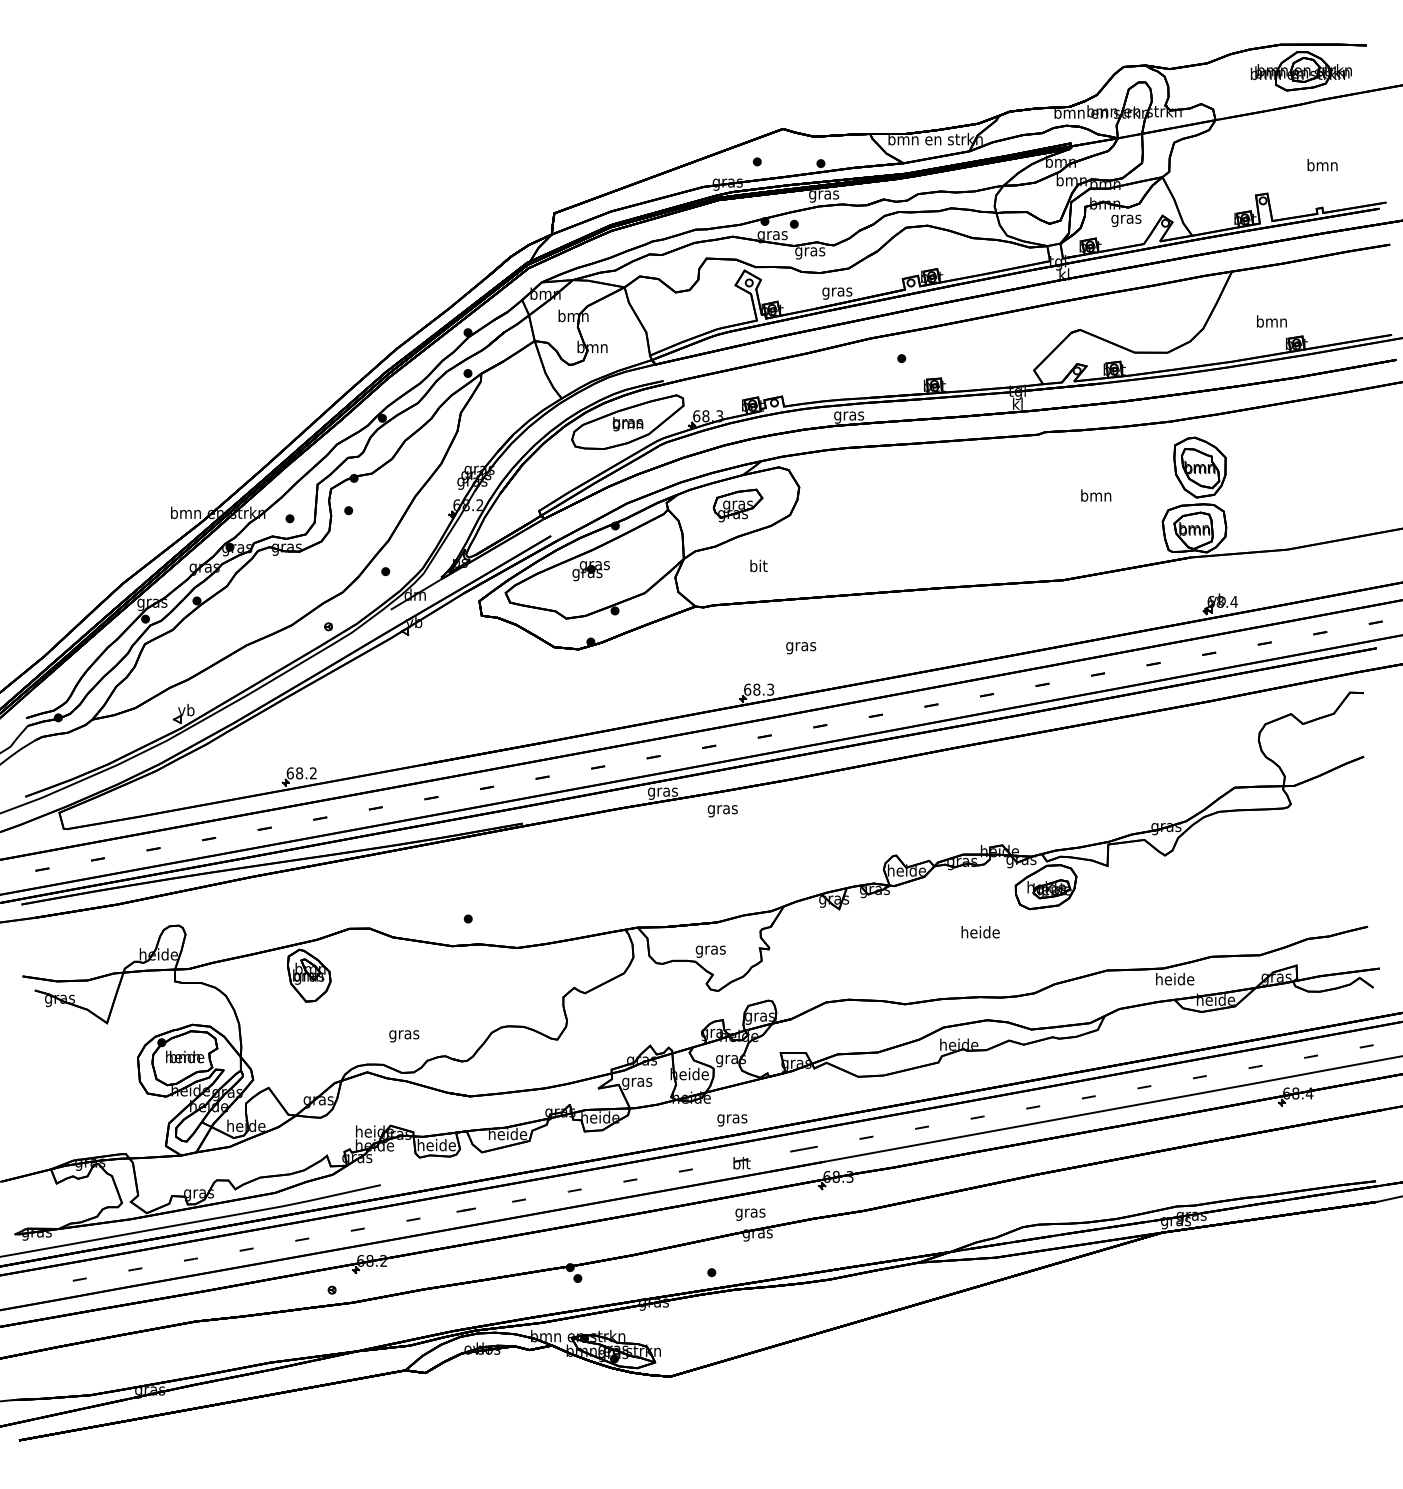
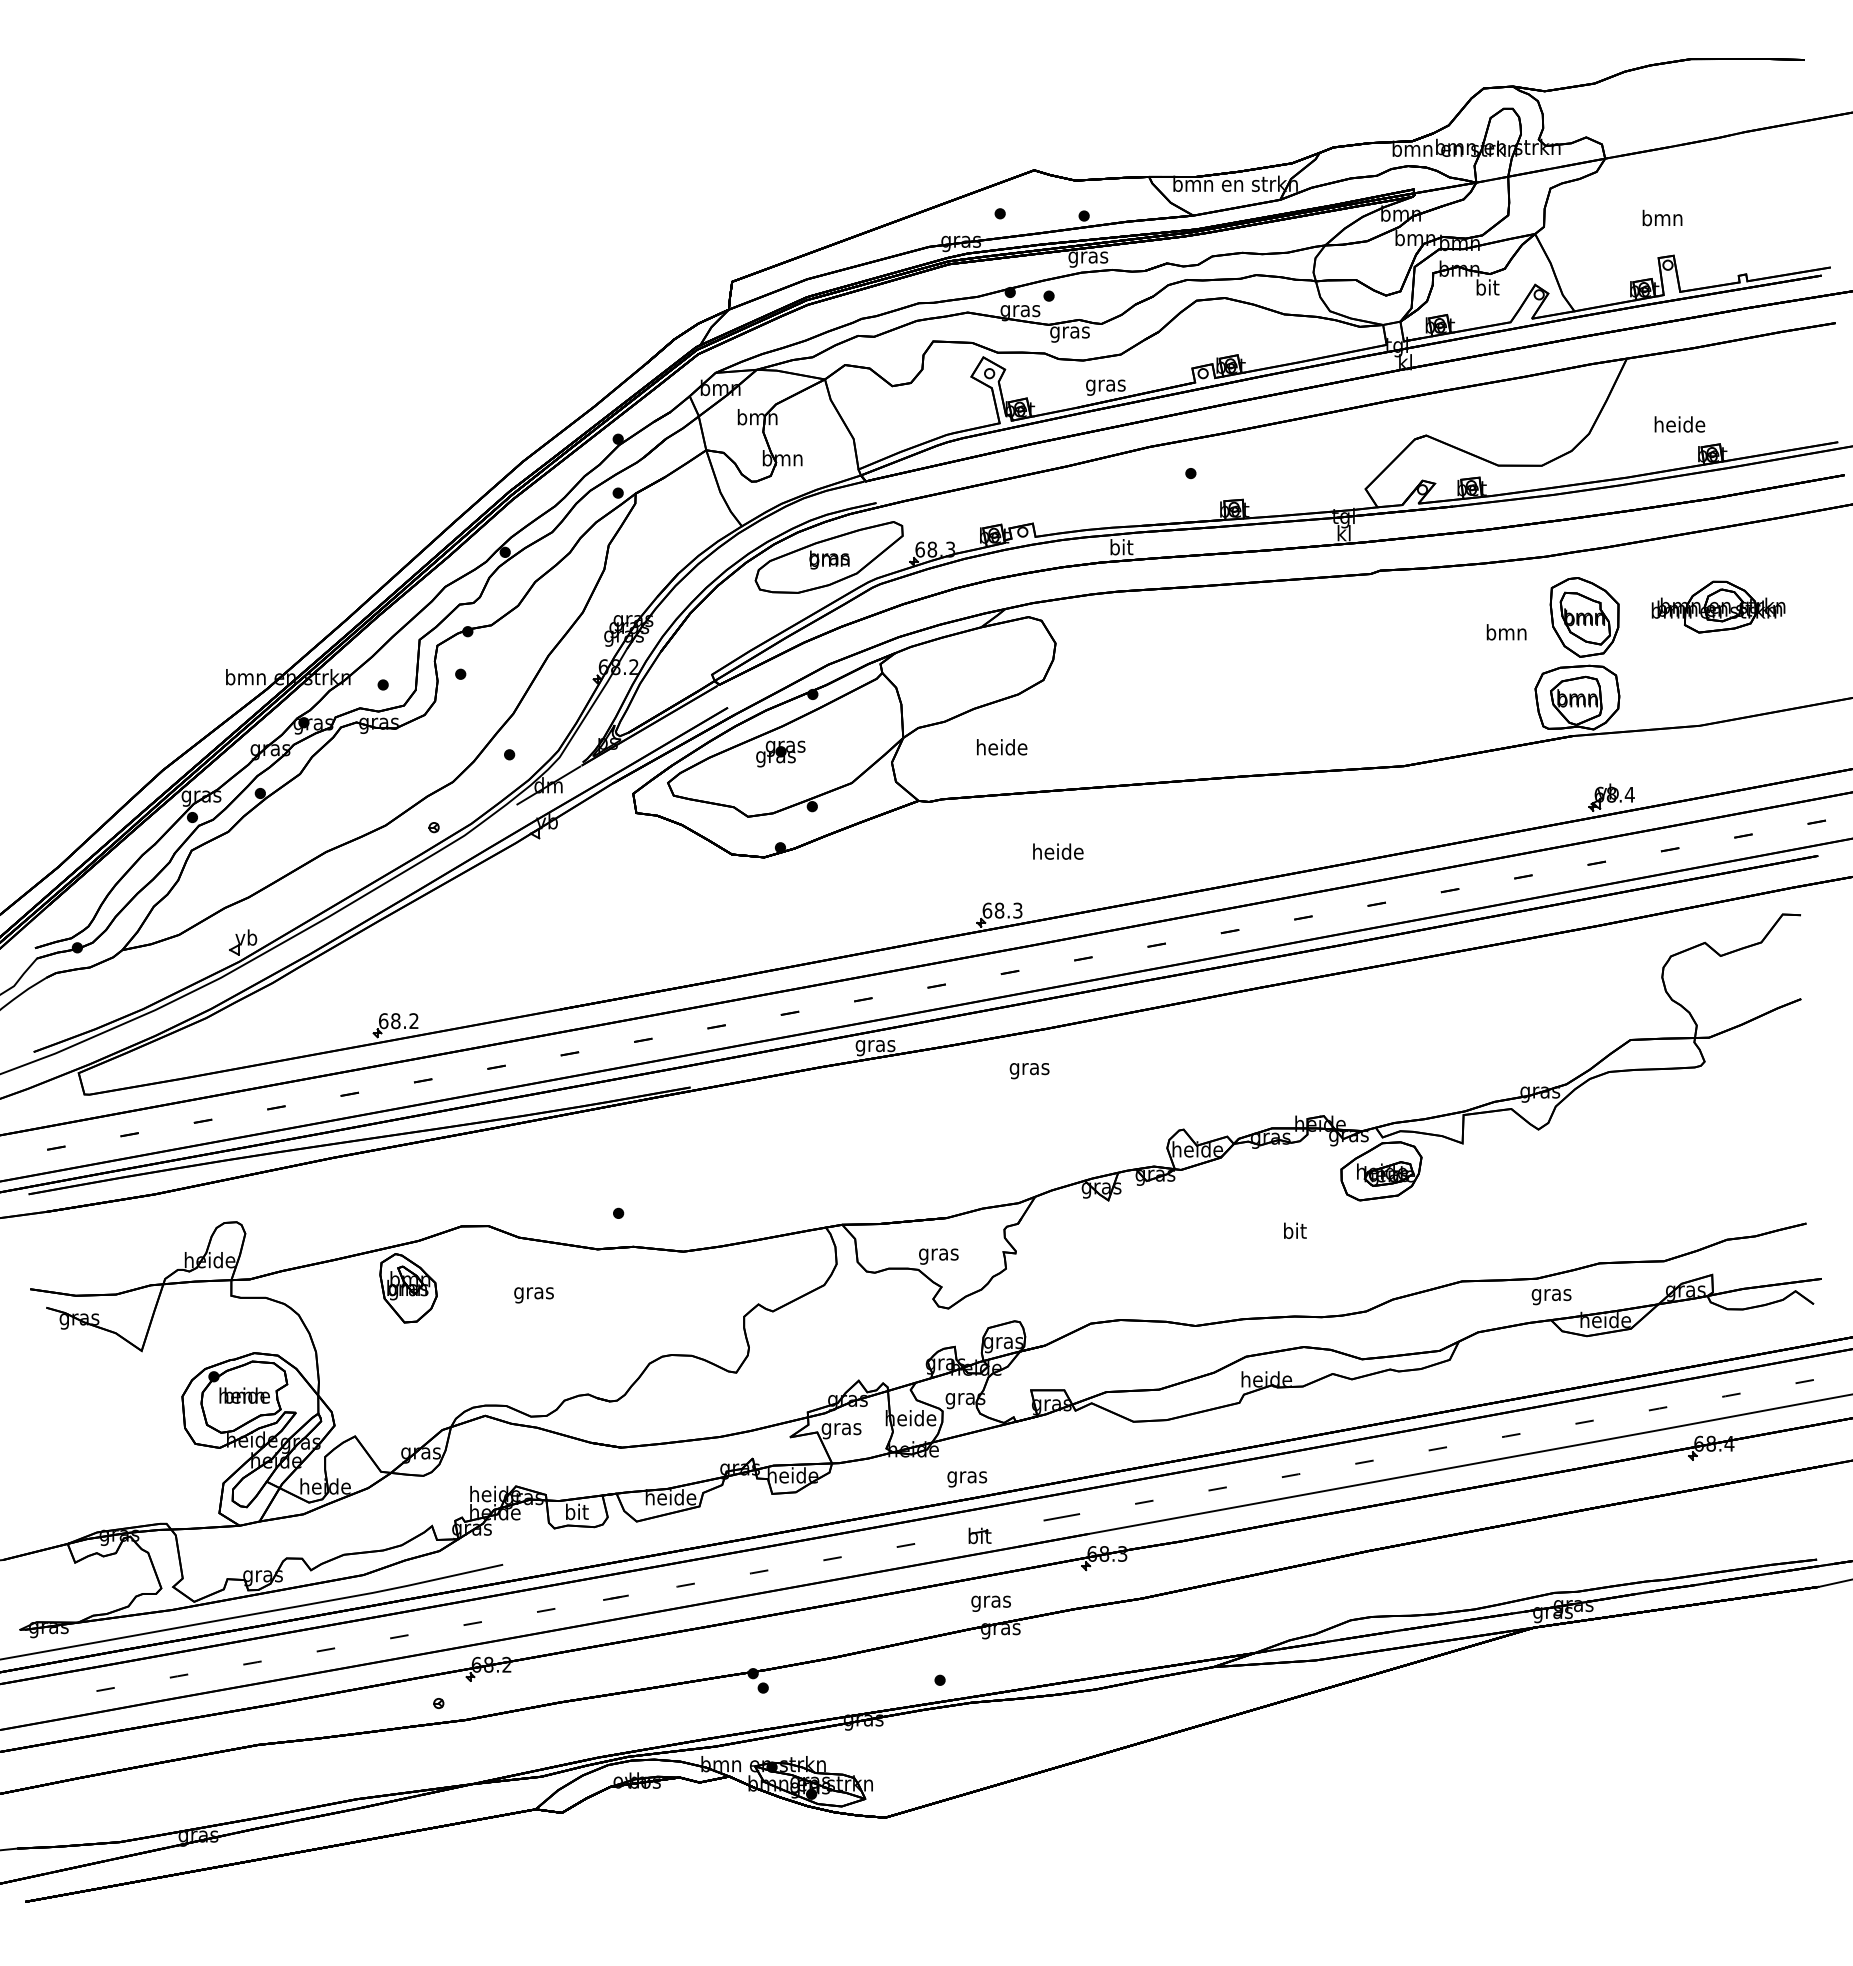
part: (1301, 70) -> (1718, 606), moved
text: (1322, 164) -> (1662, 217), moved
text: (1126, 219) -> (1487, 289), gras -> bit
text: (1271, 321) -> (1679, 424), bmn -> heide
text: (849, 416) -> (1121, 549), gras -> bit
text: (1096, 495) -> (1506, 632), moved
part: (737, 505) -> (974, 667), removed
text: (759, 566) -> (1002, 747), bit -> heide
text: (801, 646) -> (1058, 853), gras -> heide
text: (722, 811) -> (1029, 1071), moved
text: (980, 931) -> (1294, 1230), heide -> bit
text: (1174, 980) -> (1551, 1294), heide -> gras
text: (403, 1036) -> (533, 1295), moved
text: (436, 1144) -> (576, 1511), heide -> bit

